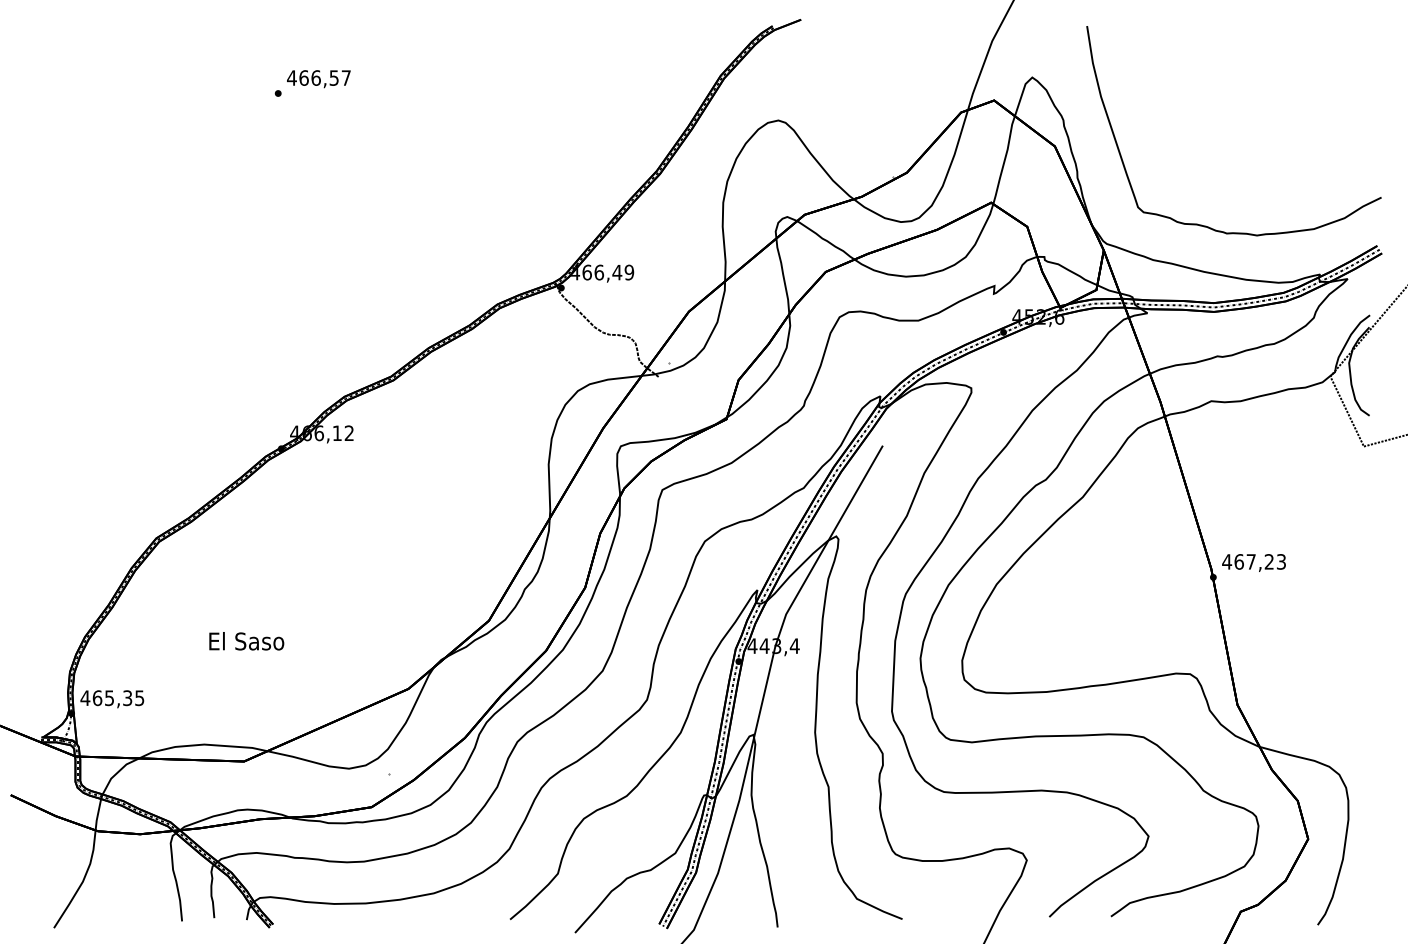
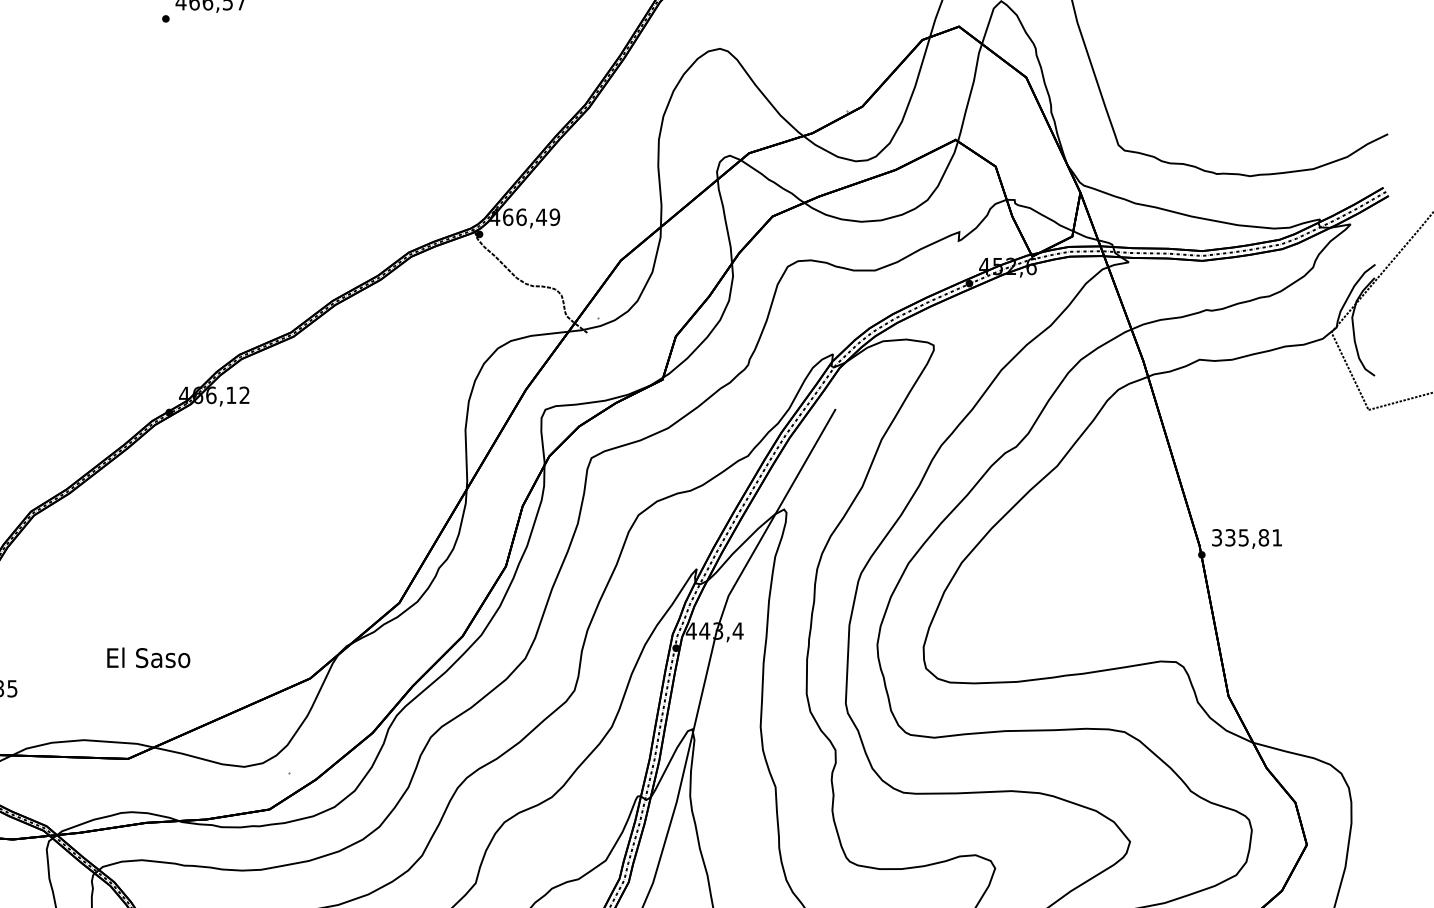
text: (1253, 561) -> (1246, 537), 467,23 -> 335,81
text: (246, 641) -> (148, 658), moved

